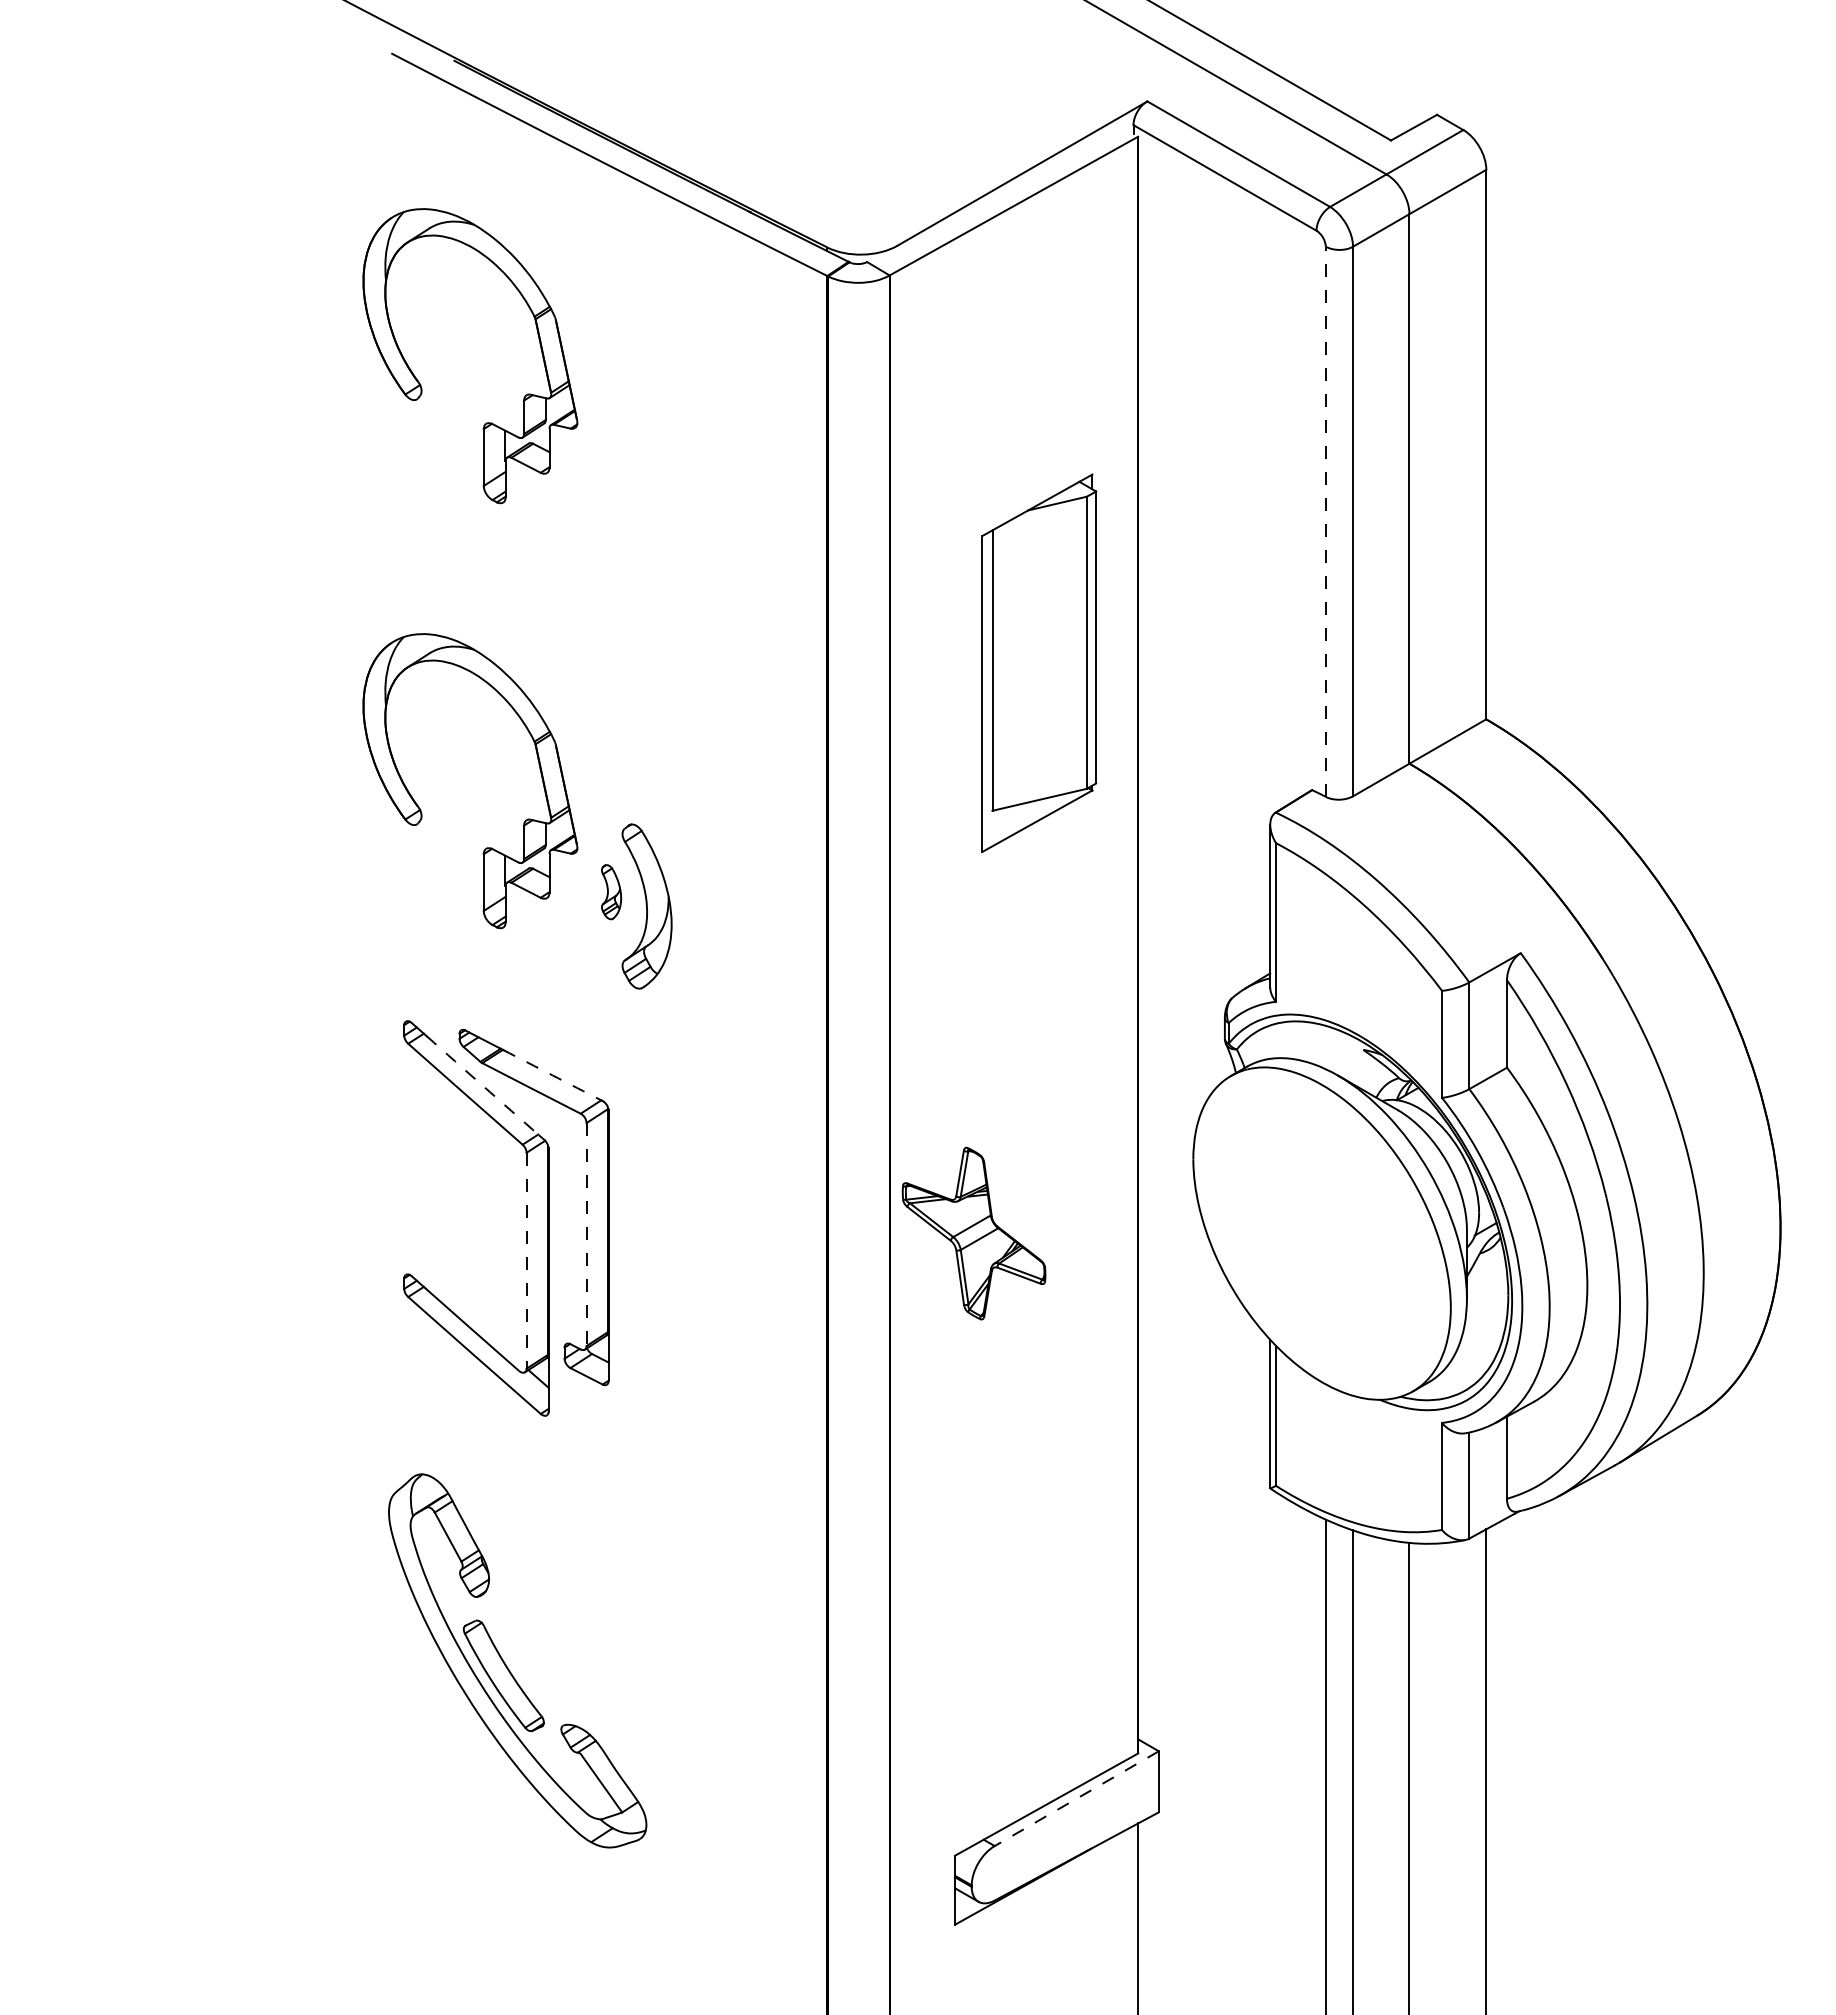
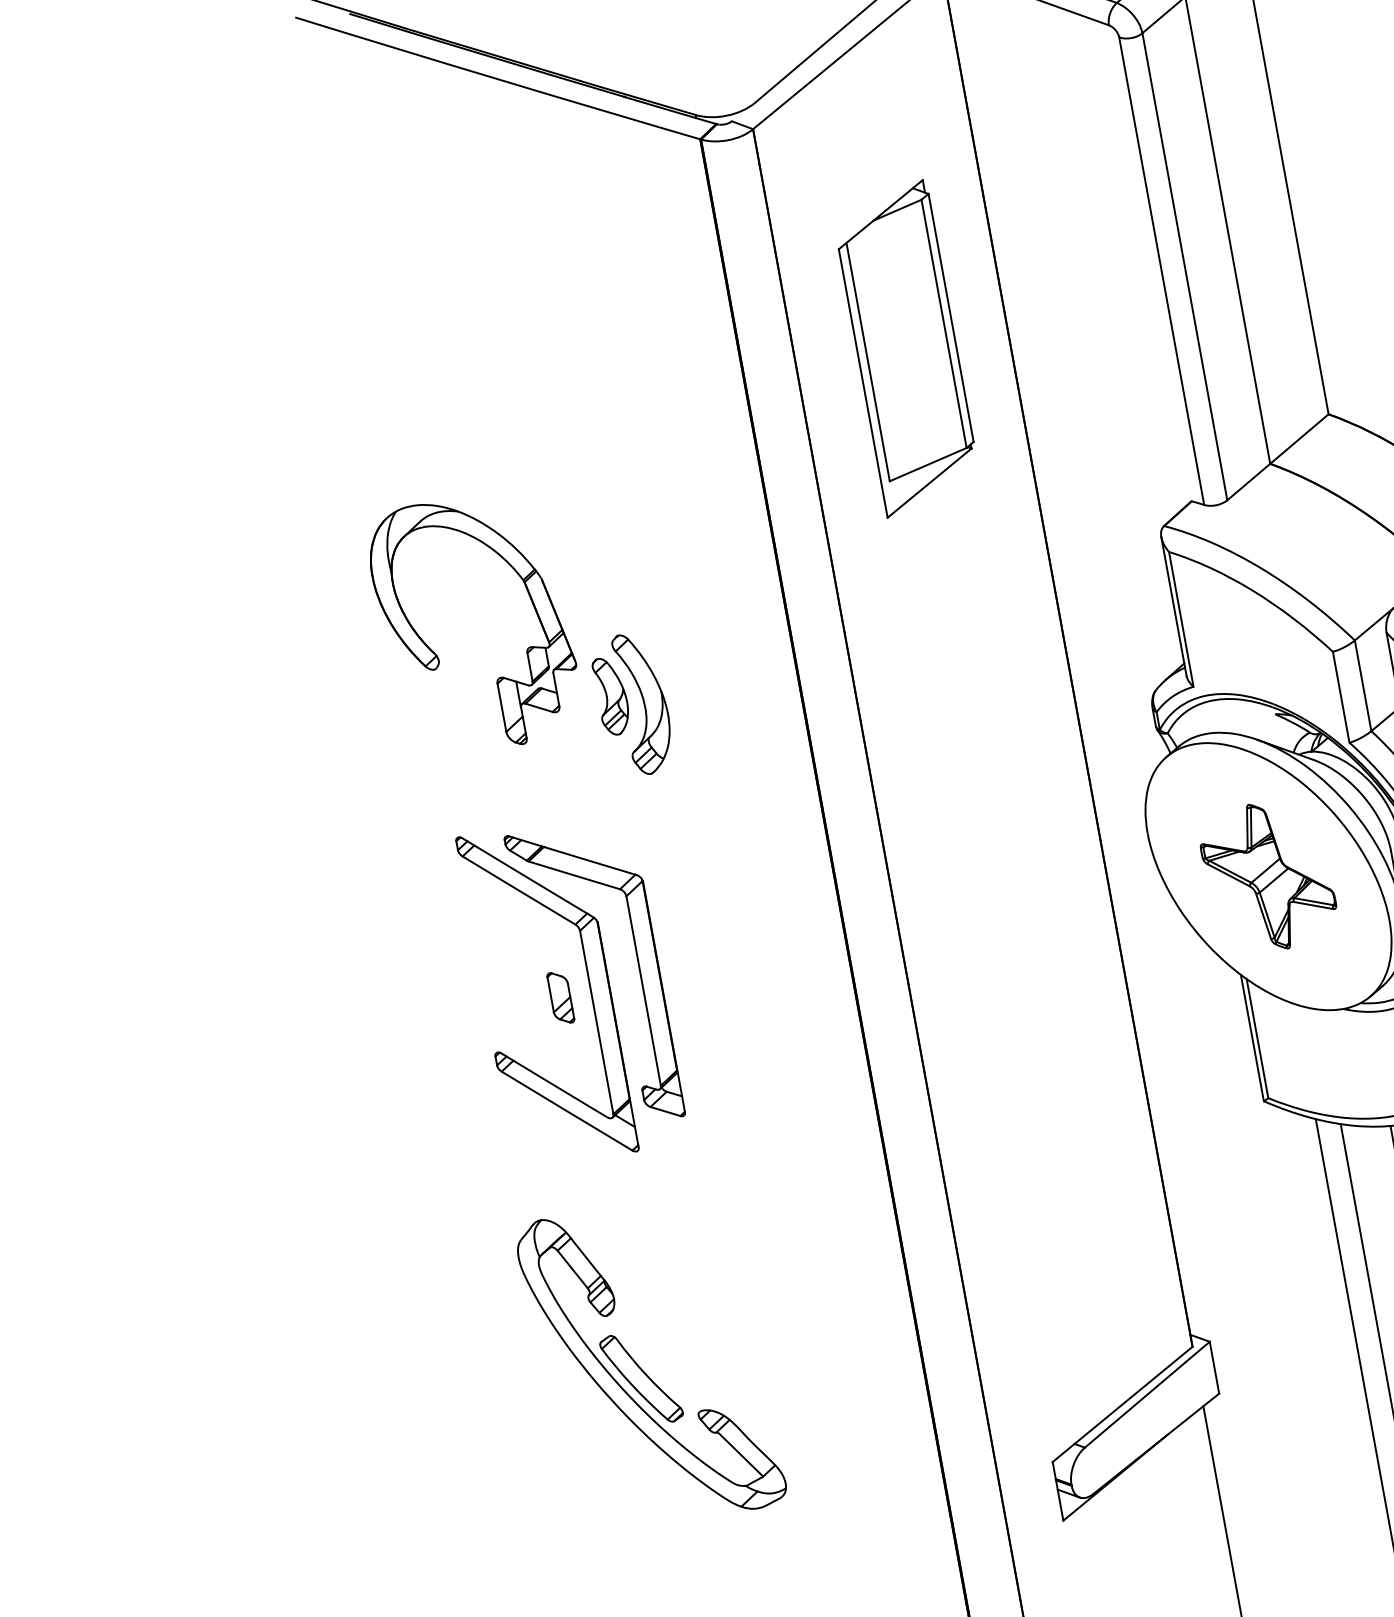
part: (419, 381) -> (369, 291), removed
line: (1325, 521) -> (1161, 270), dashed -> solid
part: (1039, 662) -> (906, 347), moved
part: (611, 892) -> (612, 696), size x1.67
arc: (552, 1075) -> (590, 861), dashed -> solid
arc: (483, 1086) -> (533, 881), dashed -> solid
part: (490, 1225) -> (560, 998), added
part: (973, 1233) -> (1268, 876), moved
line: (586, 1235) -> (643, 991), dashed -> solid
line: (526, 1260) -> (596, 1022), dashed -> solid
line: (1076, 1798) -> (1147, 1394), dashed -> solid

